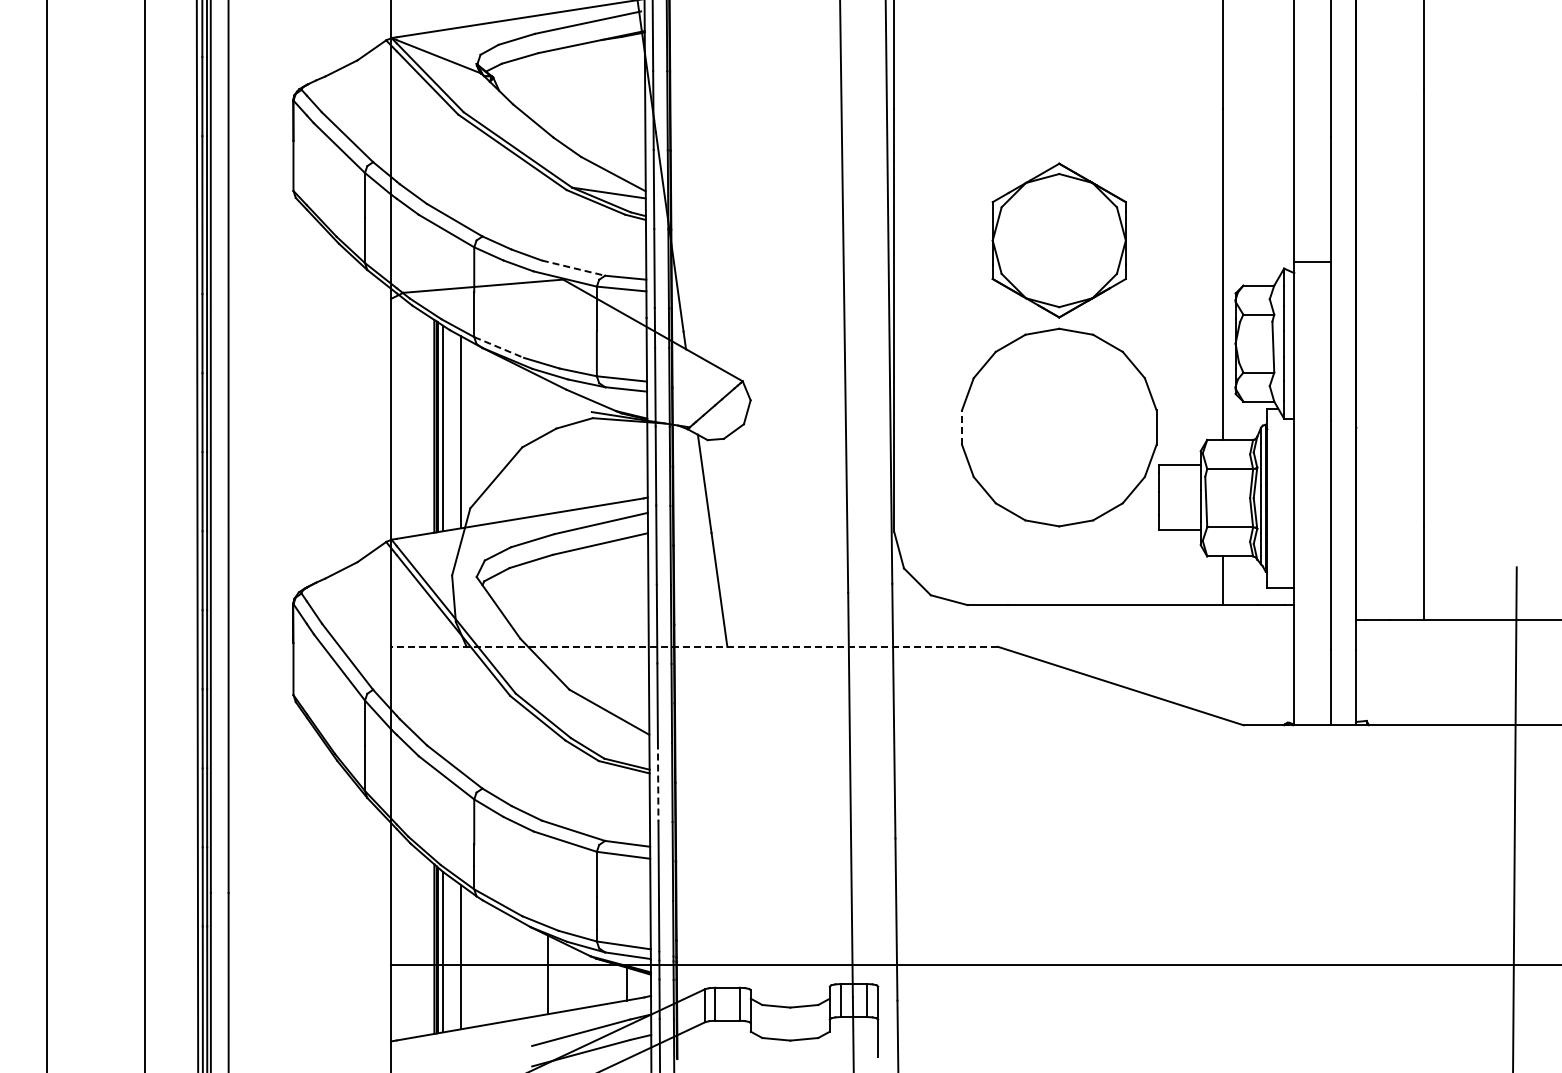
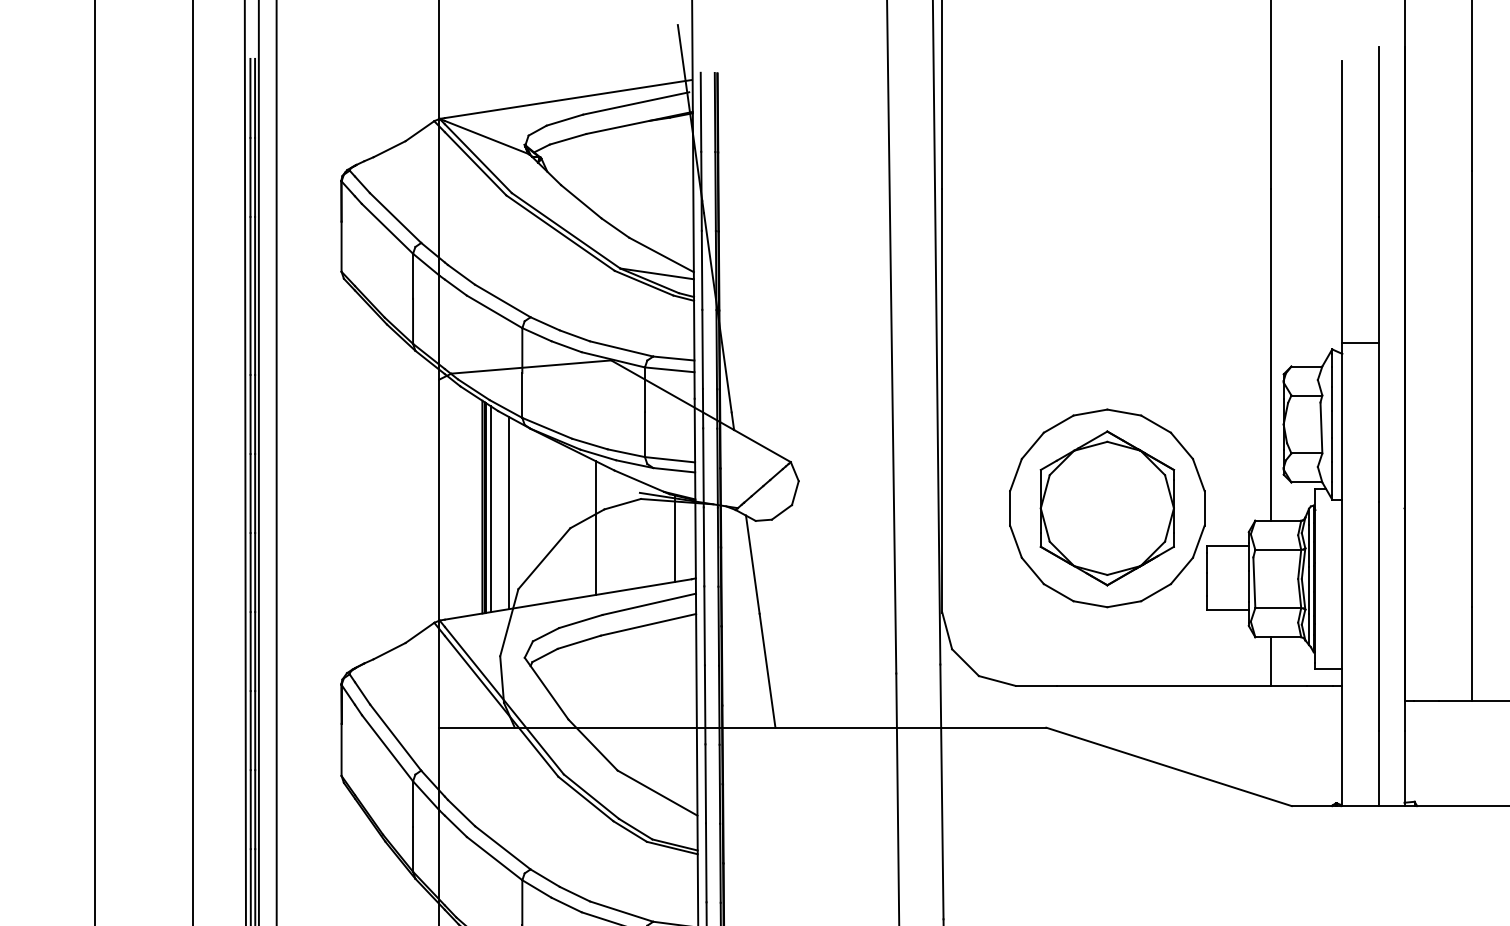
part: (1058, 240) -> (1106, 508), moved
line: (573, 268) -> (621, 349), dashed -> solid
line: (499, 347) -> (547, 428), dashed -> solid
line: (962, 427) -> (1010, 508), dashed -> solid
line: (547, 447) -> (595, 528), added
line: (626, 457) -> (674, 538), added
line: (694, 646) -> (742, 727), dashed -> solid
line: (658, 782) -> (706, 863), dashed -> solid

